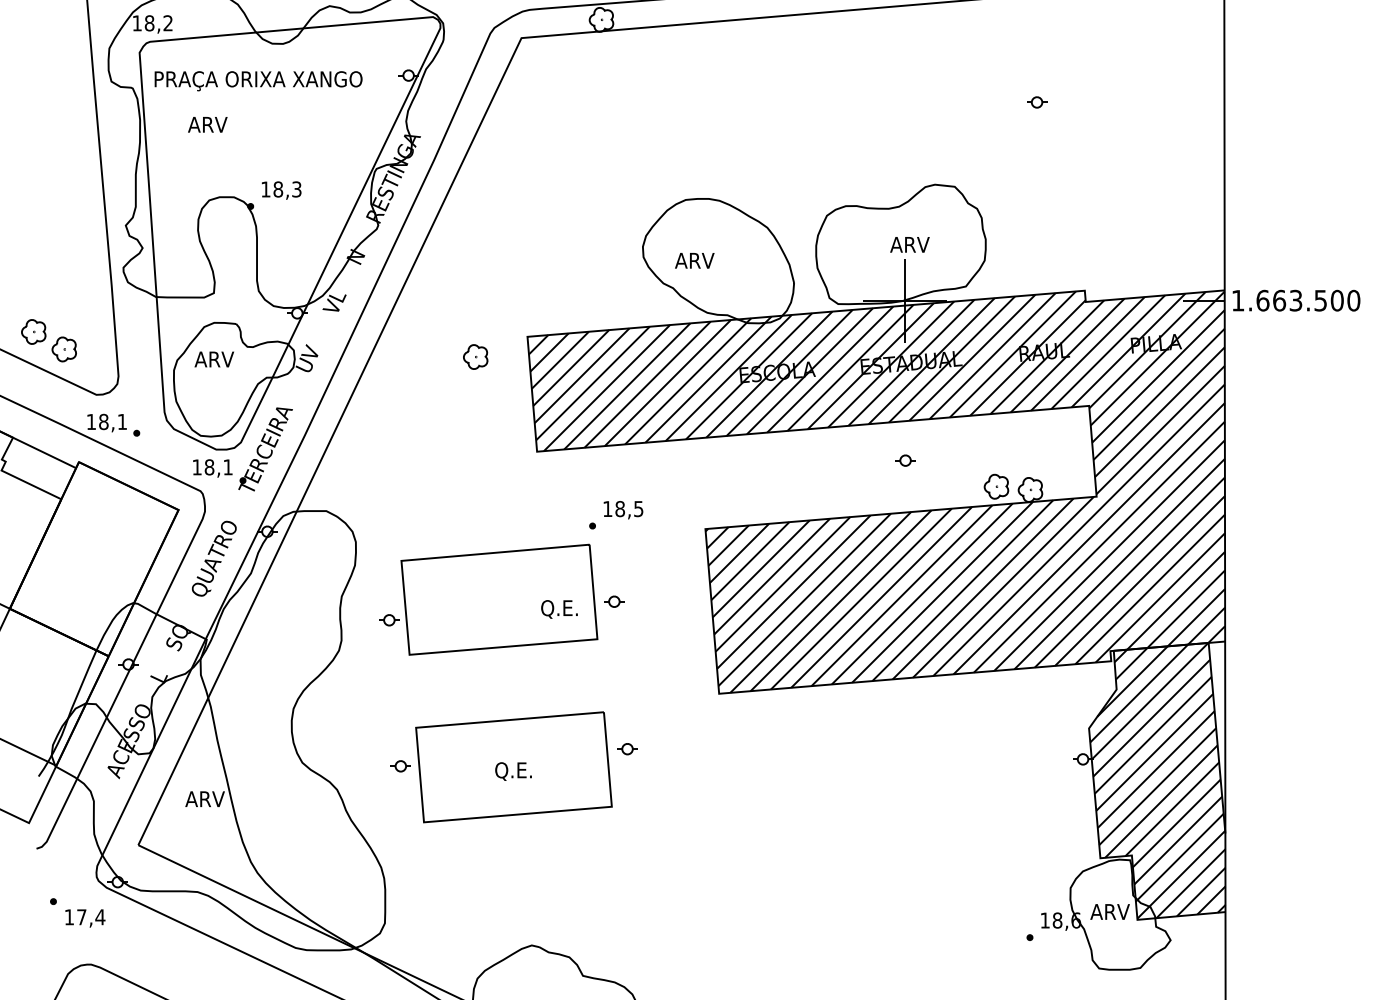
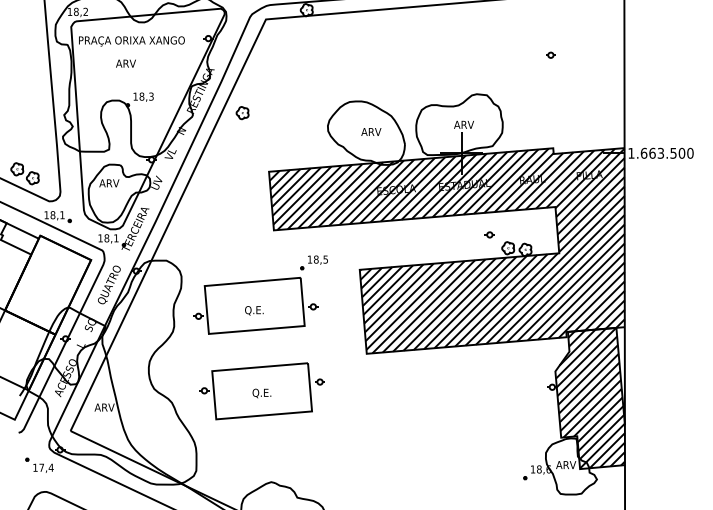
part: (1036, 100) -> (550, 54), moved
text: (206, 124) -> (125, 63), moved
text: (695, 259) -> (371, 131), moved
part: (475, 357) -> (242, 113), moved
part: (904, 459) -> (489, 234), moved
text: (559, 608) -> (254, 310), moved

